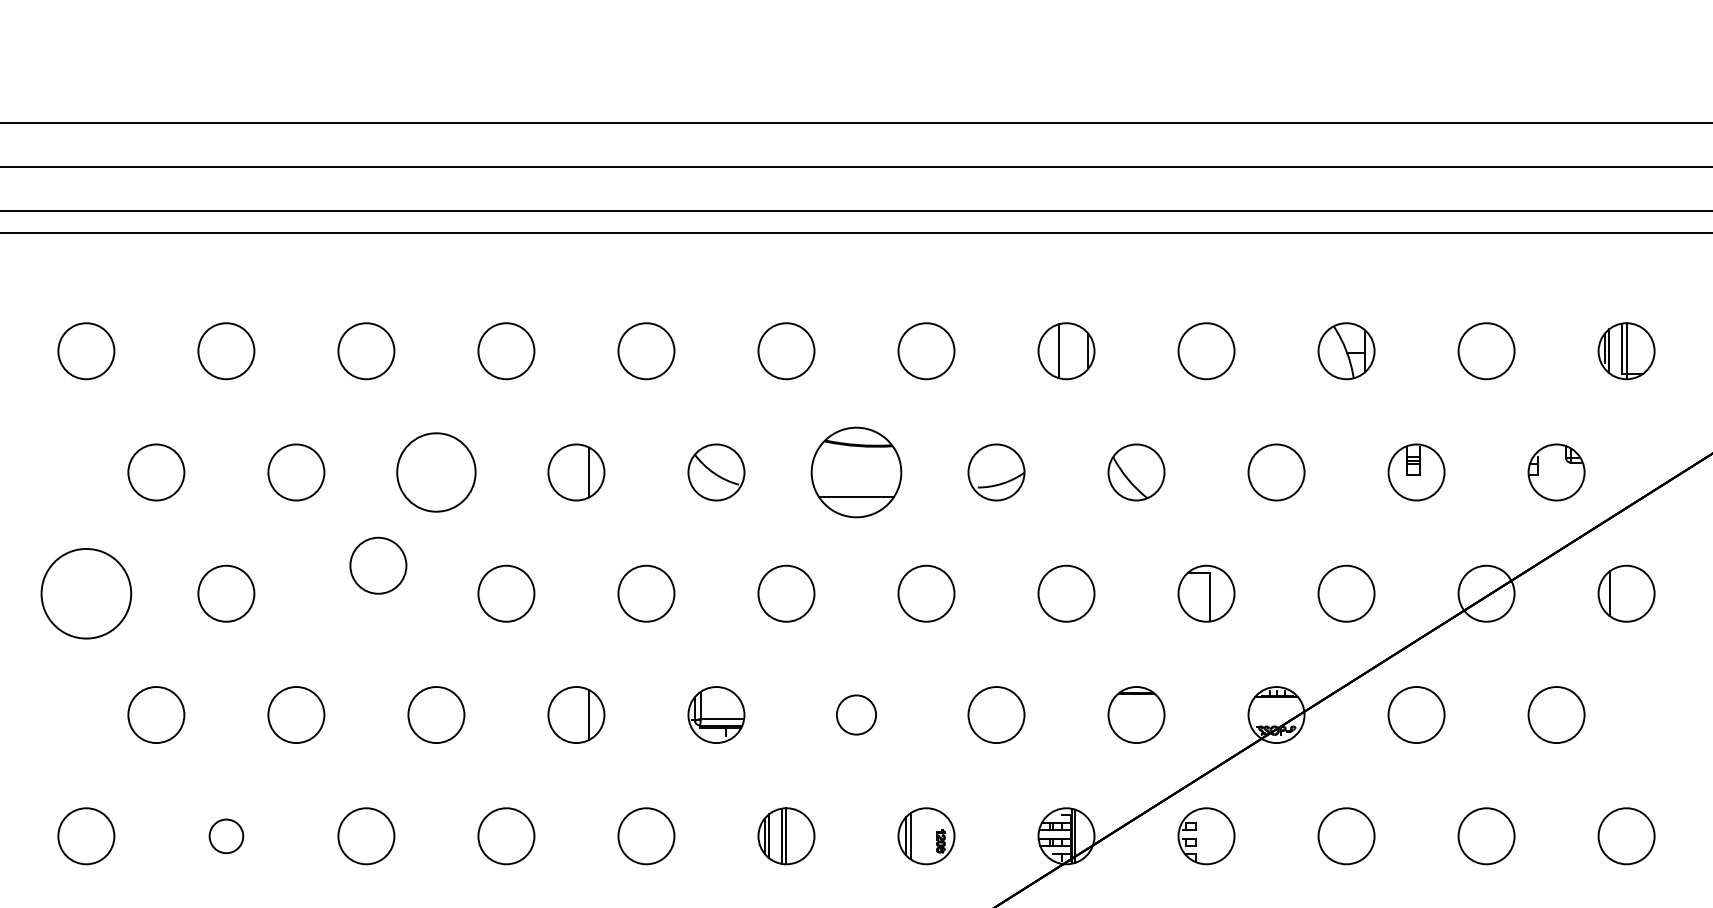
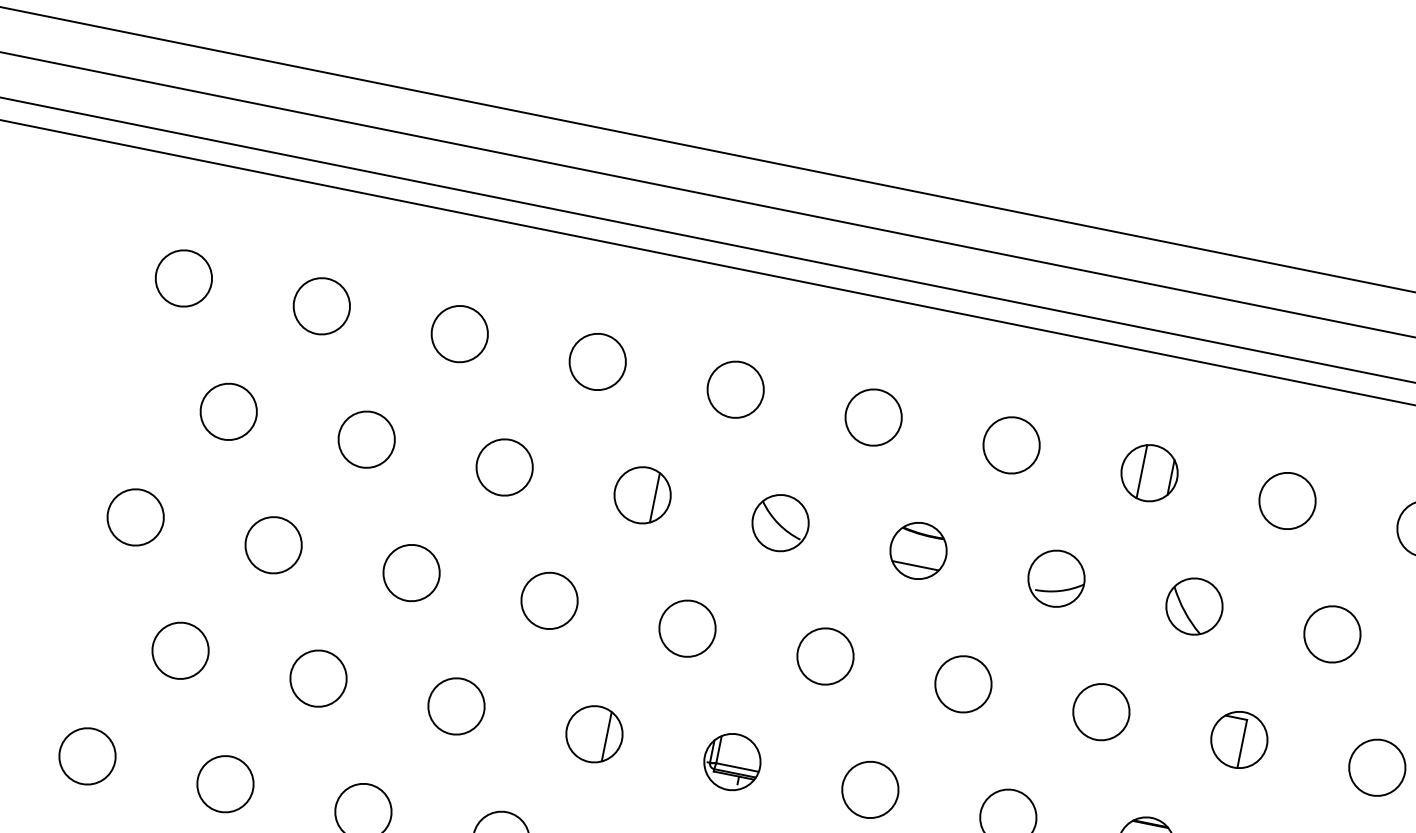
circle: (436, 472) -> (504, 467), size x0.71
part: (856, 472) -> (918, 550), size x0.62
circle: (378, 565) -> (411, 572), moved
circle: (86, 593) -> (135, 517), size x0.62
circle: (856, 715) -> (870, 790), size x1.43
circle: (226, 836) -> (225, 784), size x1.67

